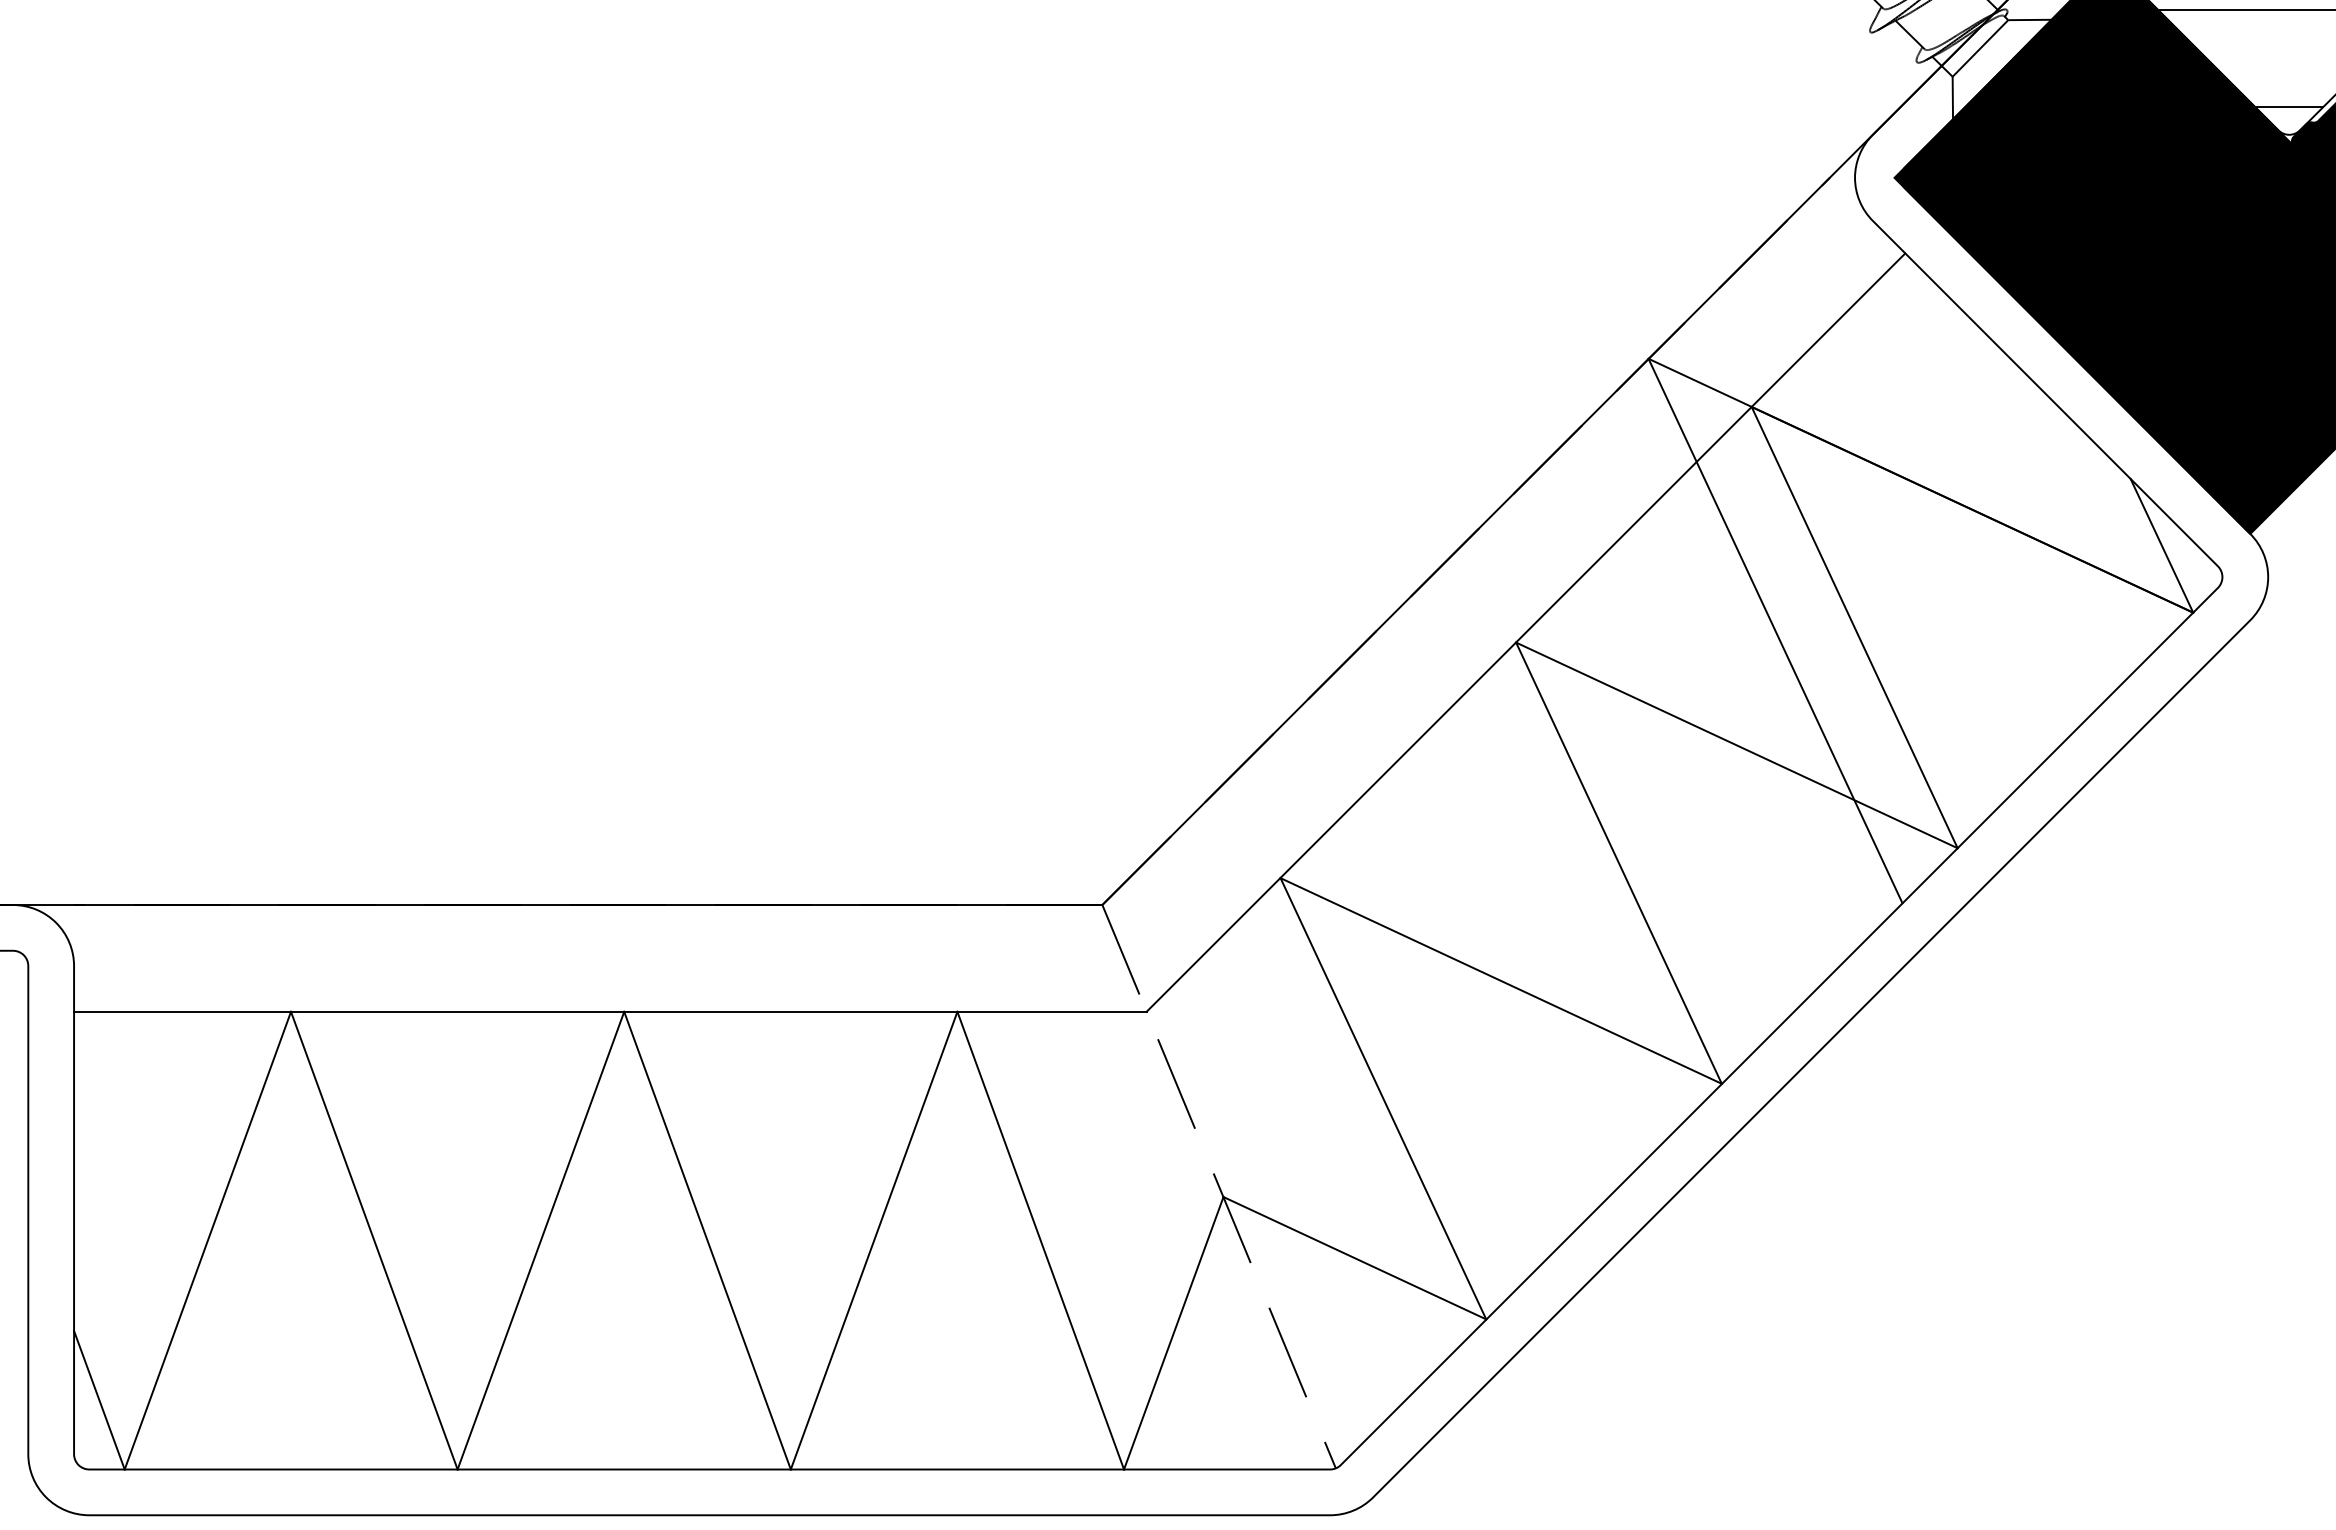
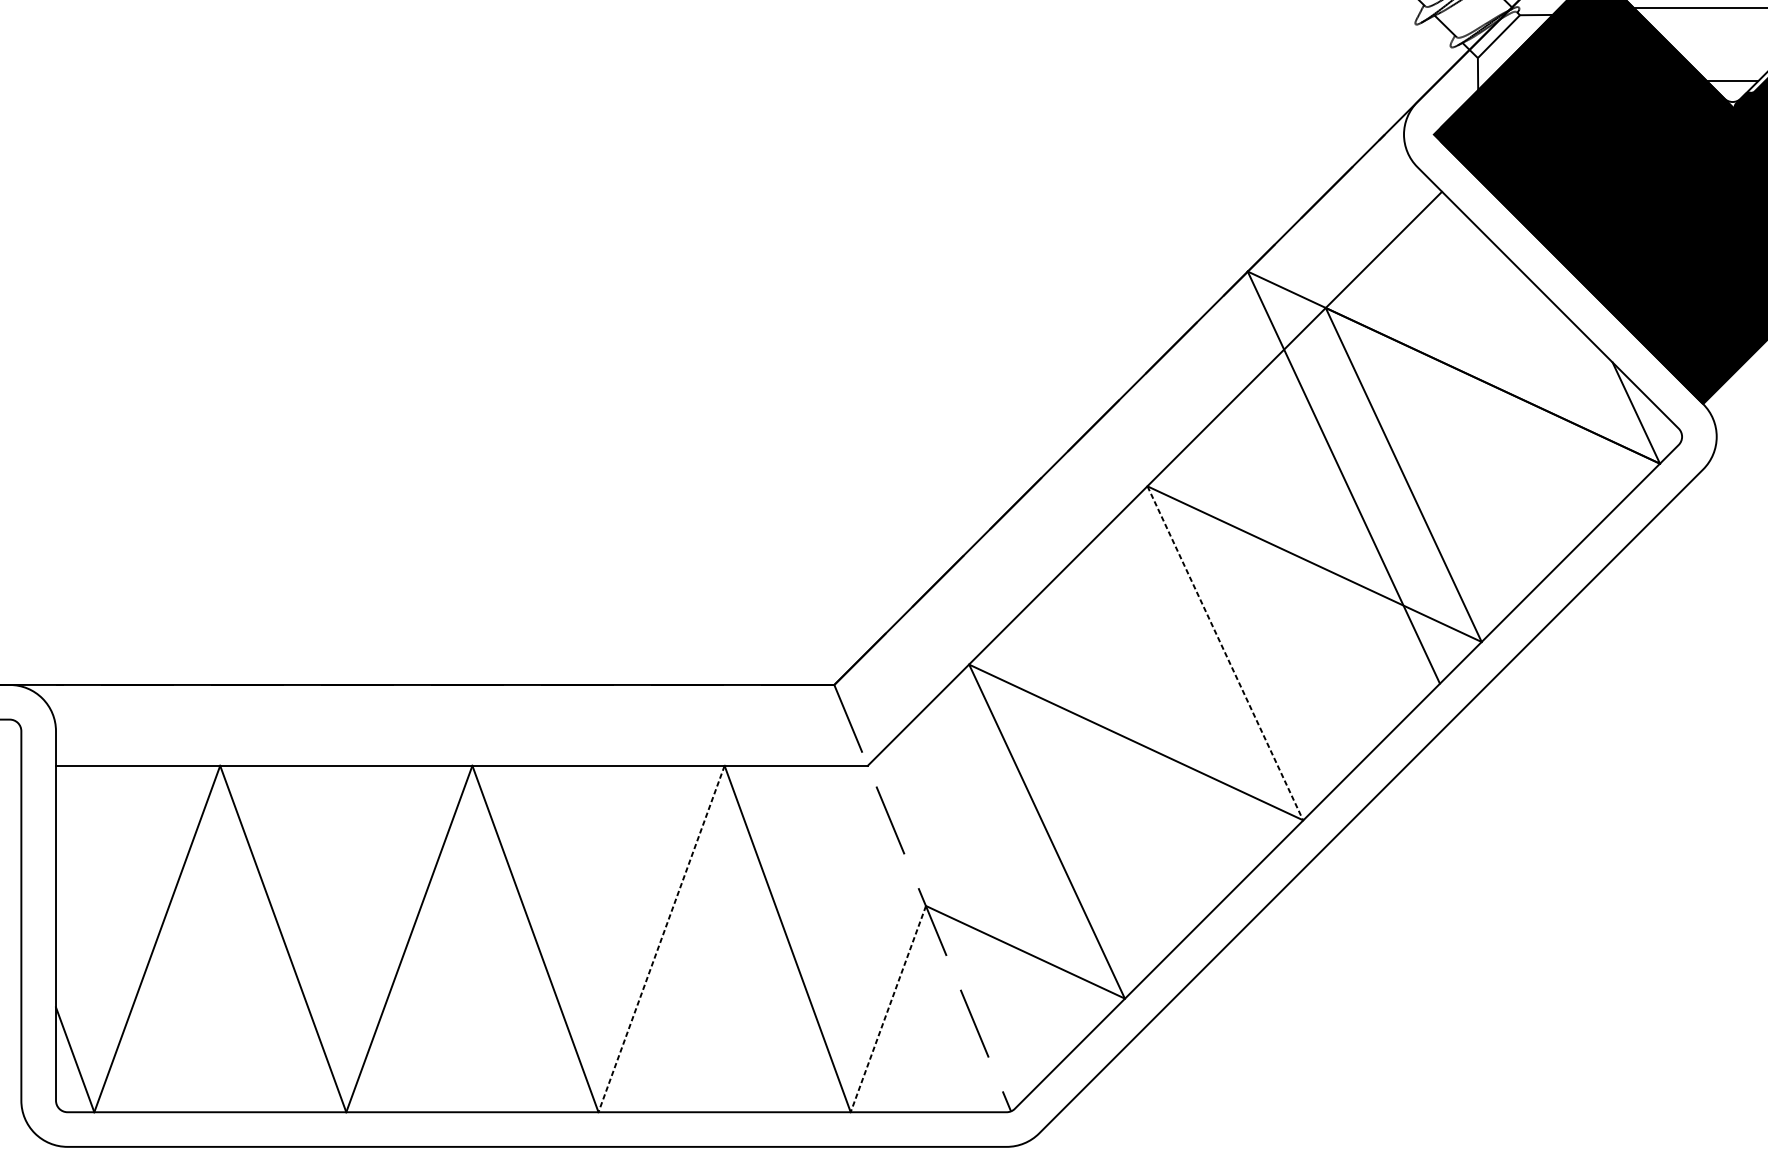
line: (1619, 863) -> (1225, 653), solid -> dashed
line: (874, 1240) -> (661, 938), solid -> dashed
line: (1173, 1333) -> (888, 1009), solid -> dashed

